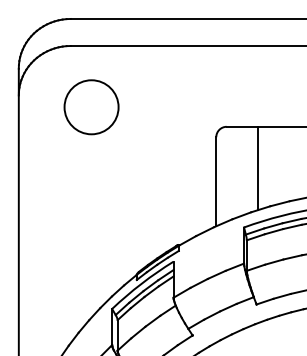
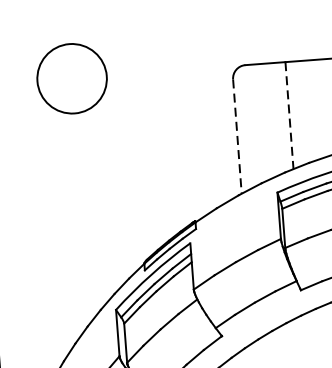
circle: (91, 107) -> (72, 79), moved
line: (257, 168) -> (289, 115), solid -> dashed
line: (216, 182) -> (237, 137), solid -> dashed

